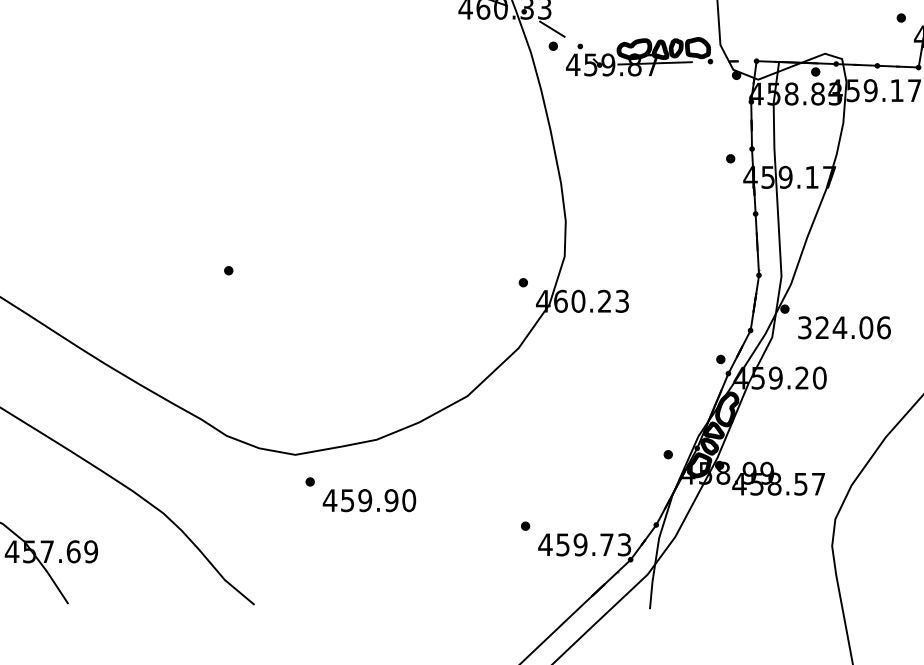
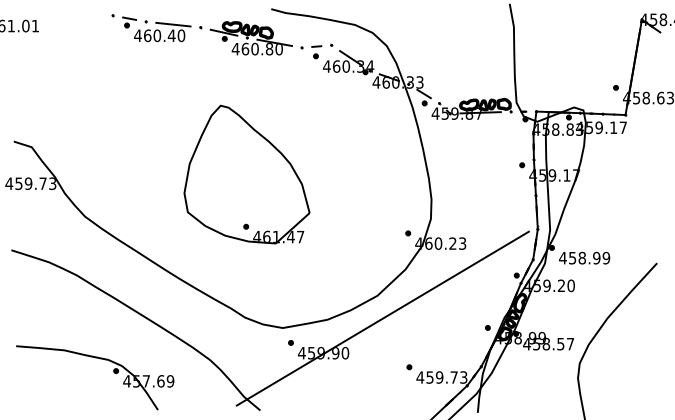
part: (229, 175) -> (246, 174), added
text: (843, 326) -> (584, 257), 324.06 -> 458.99
line: (476, 437) -> (382, 318), added

